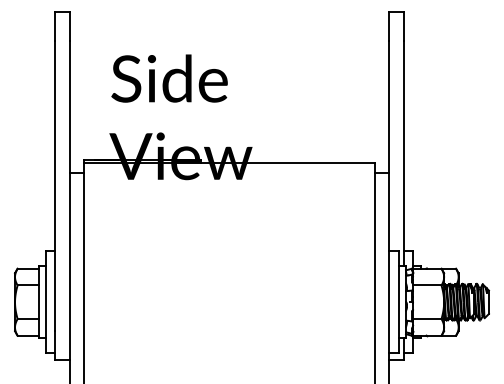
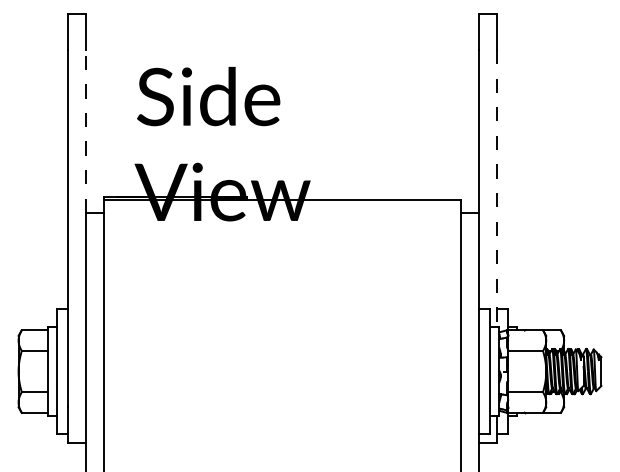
line: (69, 106) -> (85, 130), solid -> dashed
line: (403, 153) -> (496, 188), solid -> dashed

